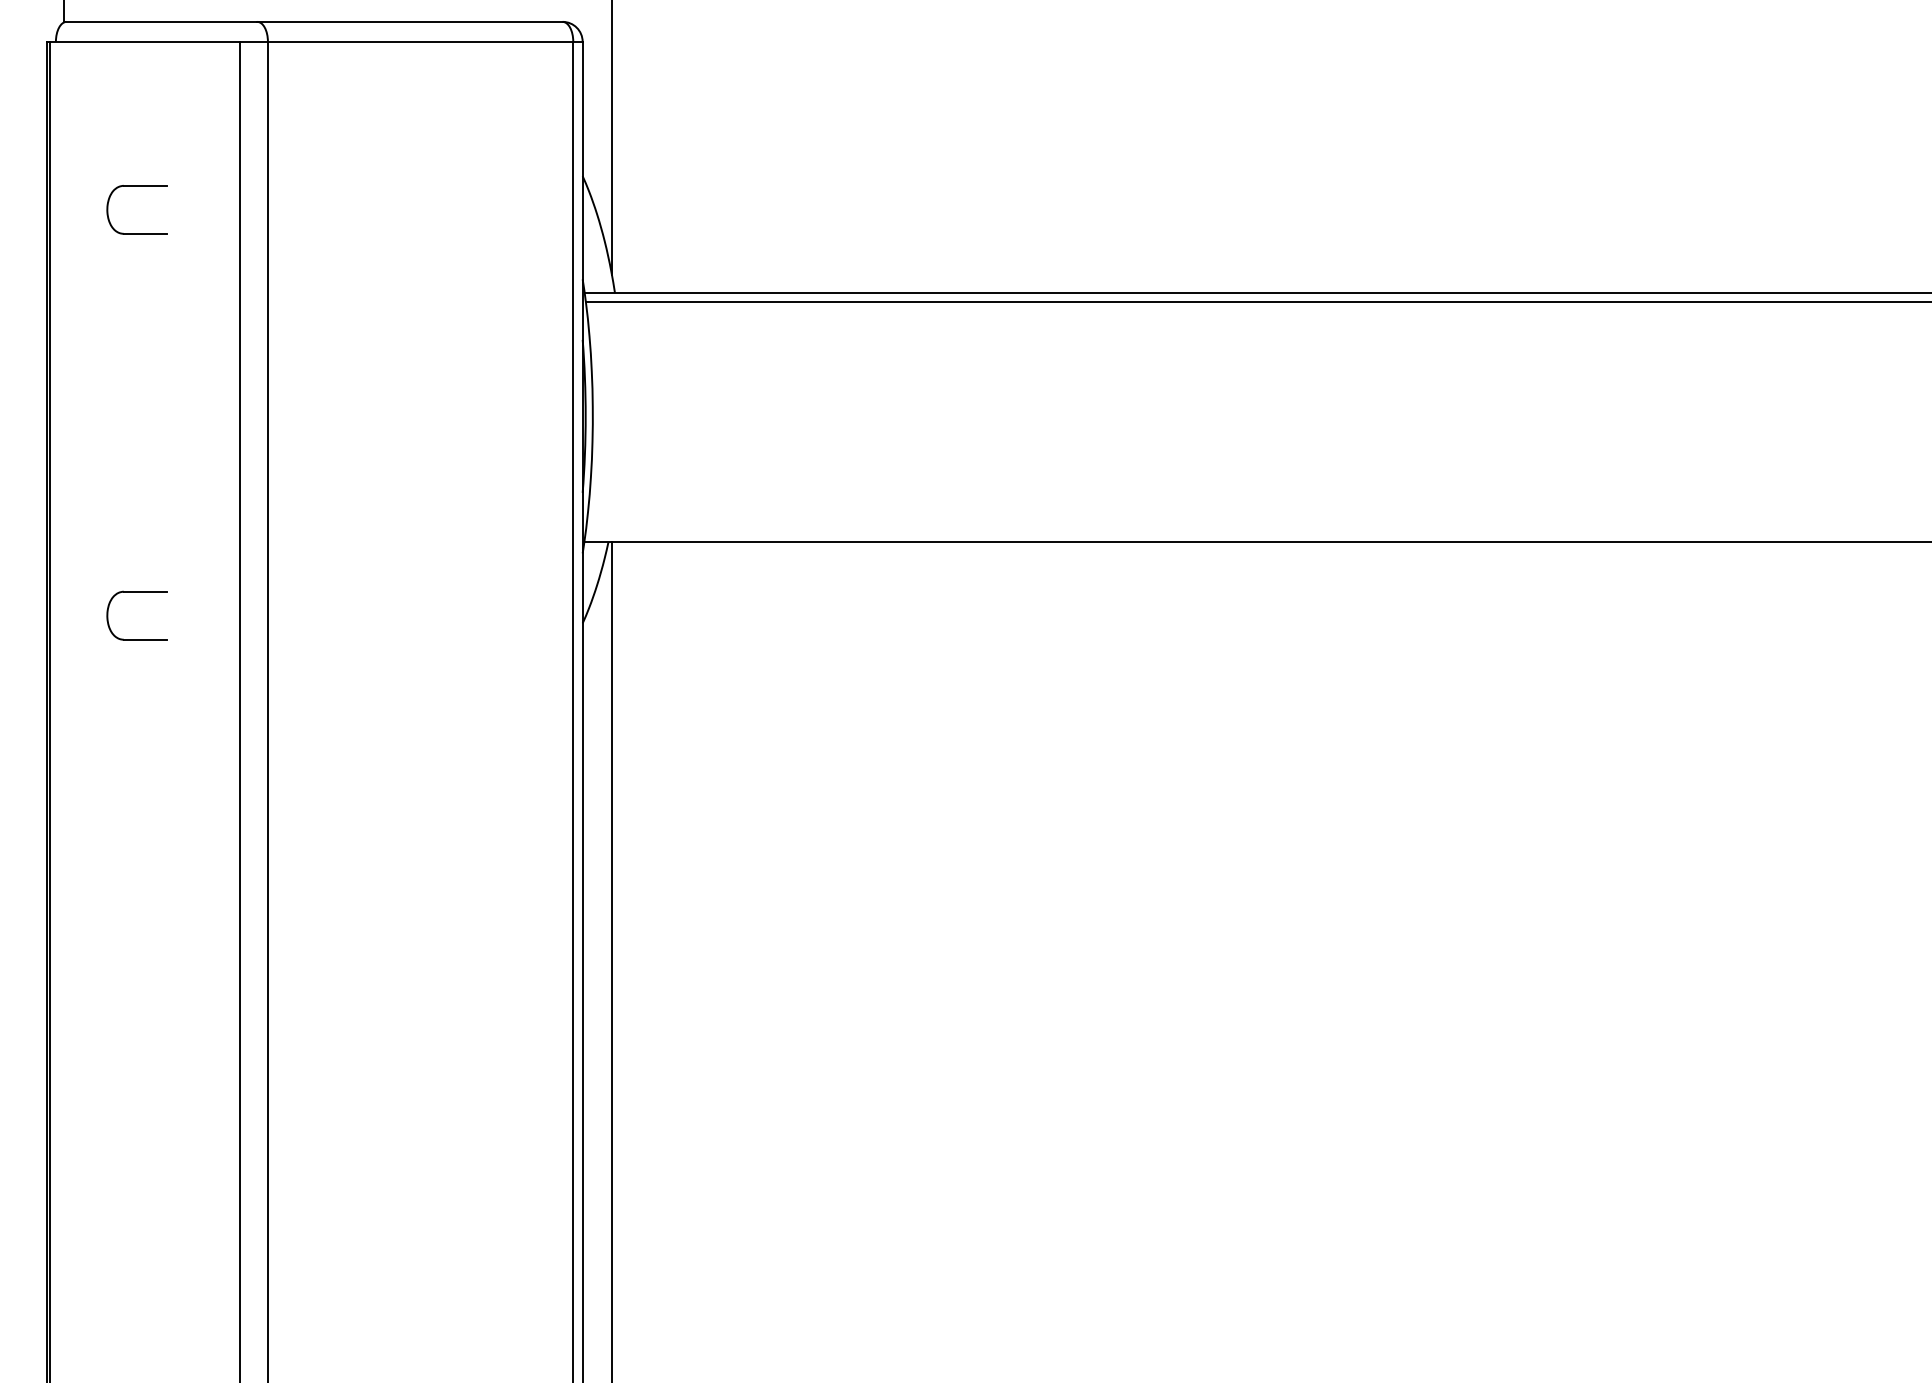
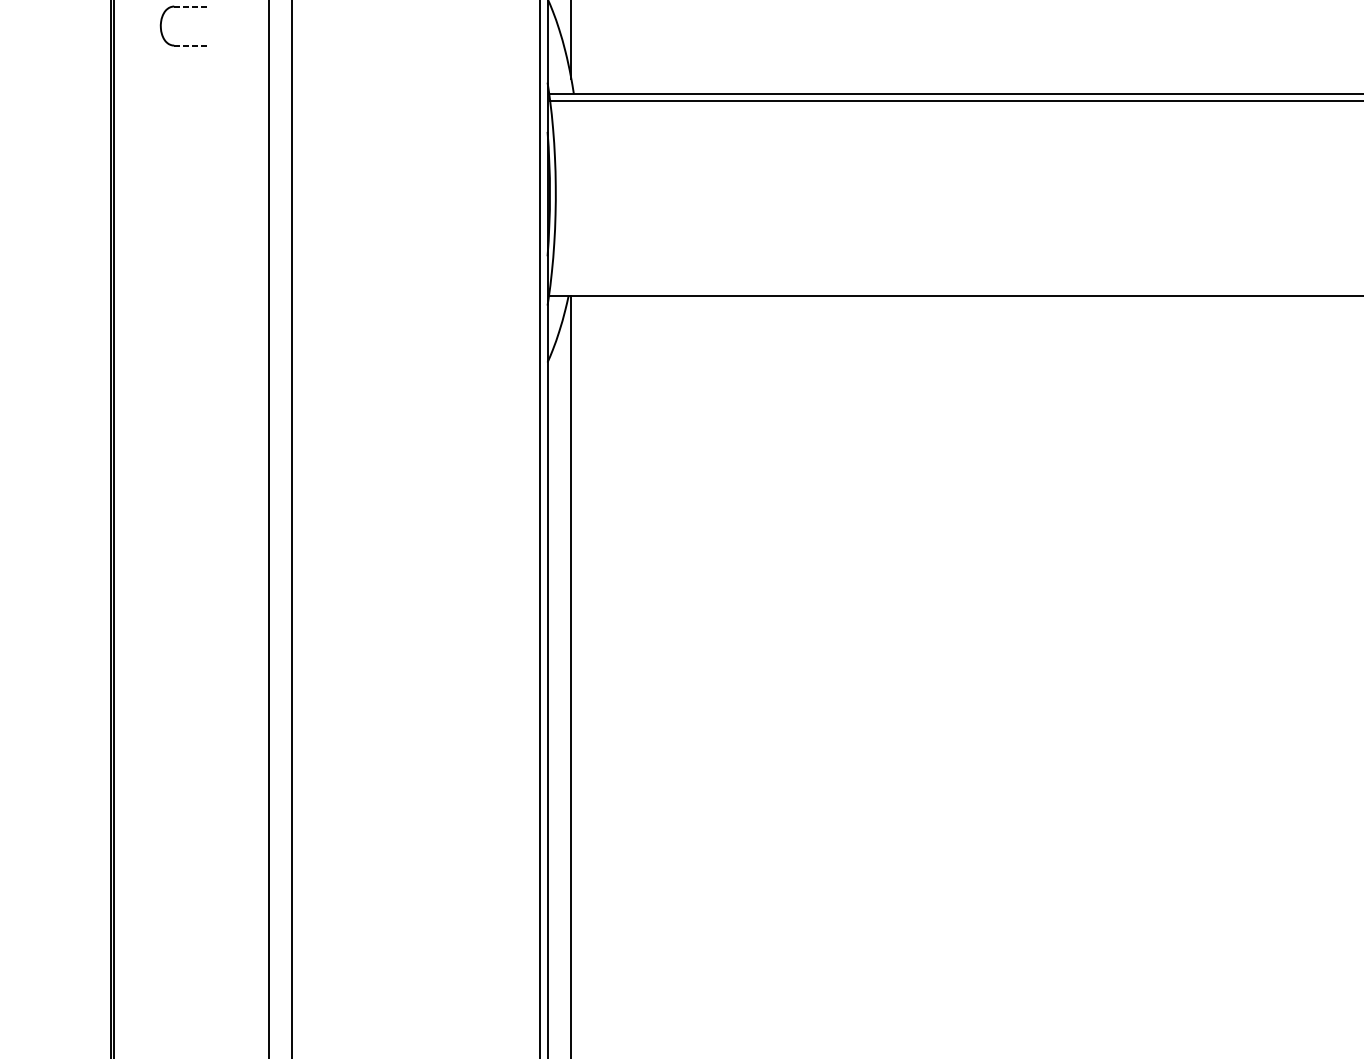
line: (145, 185) -> (191, 6), solid -> dashed
line: (145, 233) -> (191, 45), solid -> dashed
part: (136, 592) -> (184, 337), removed

